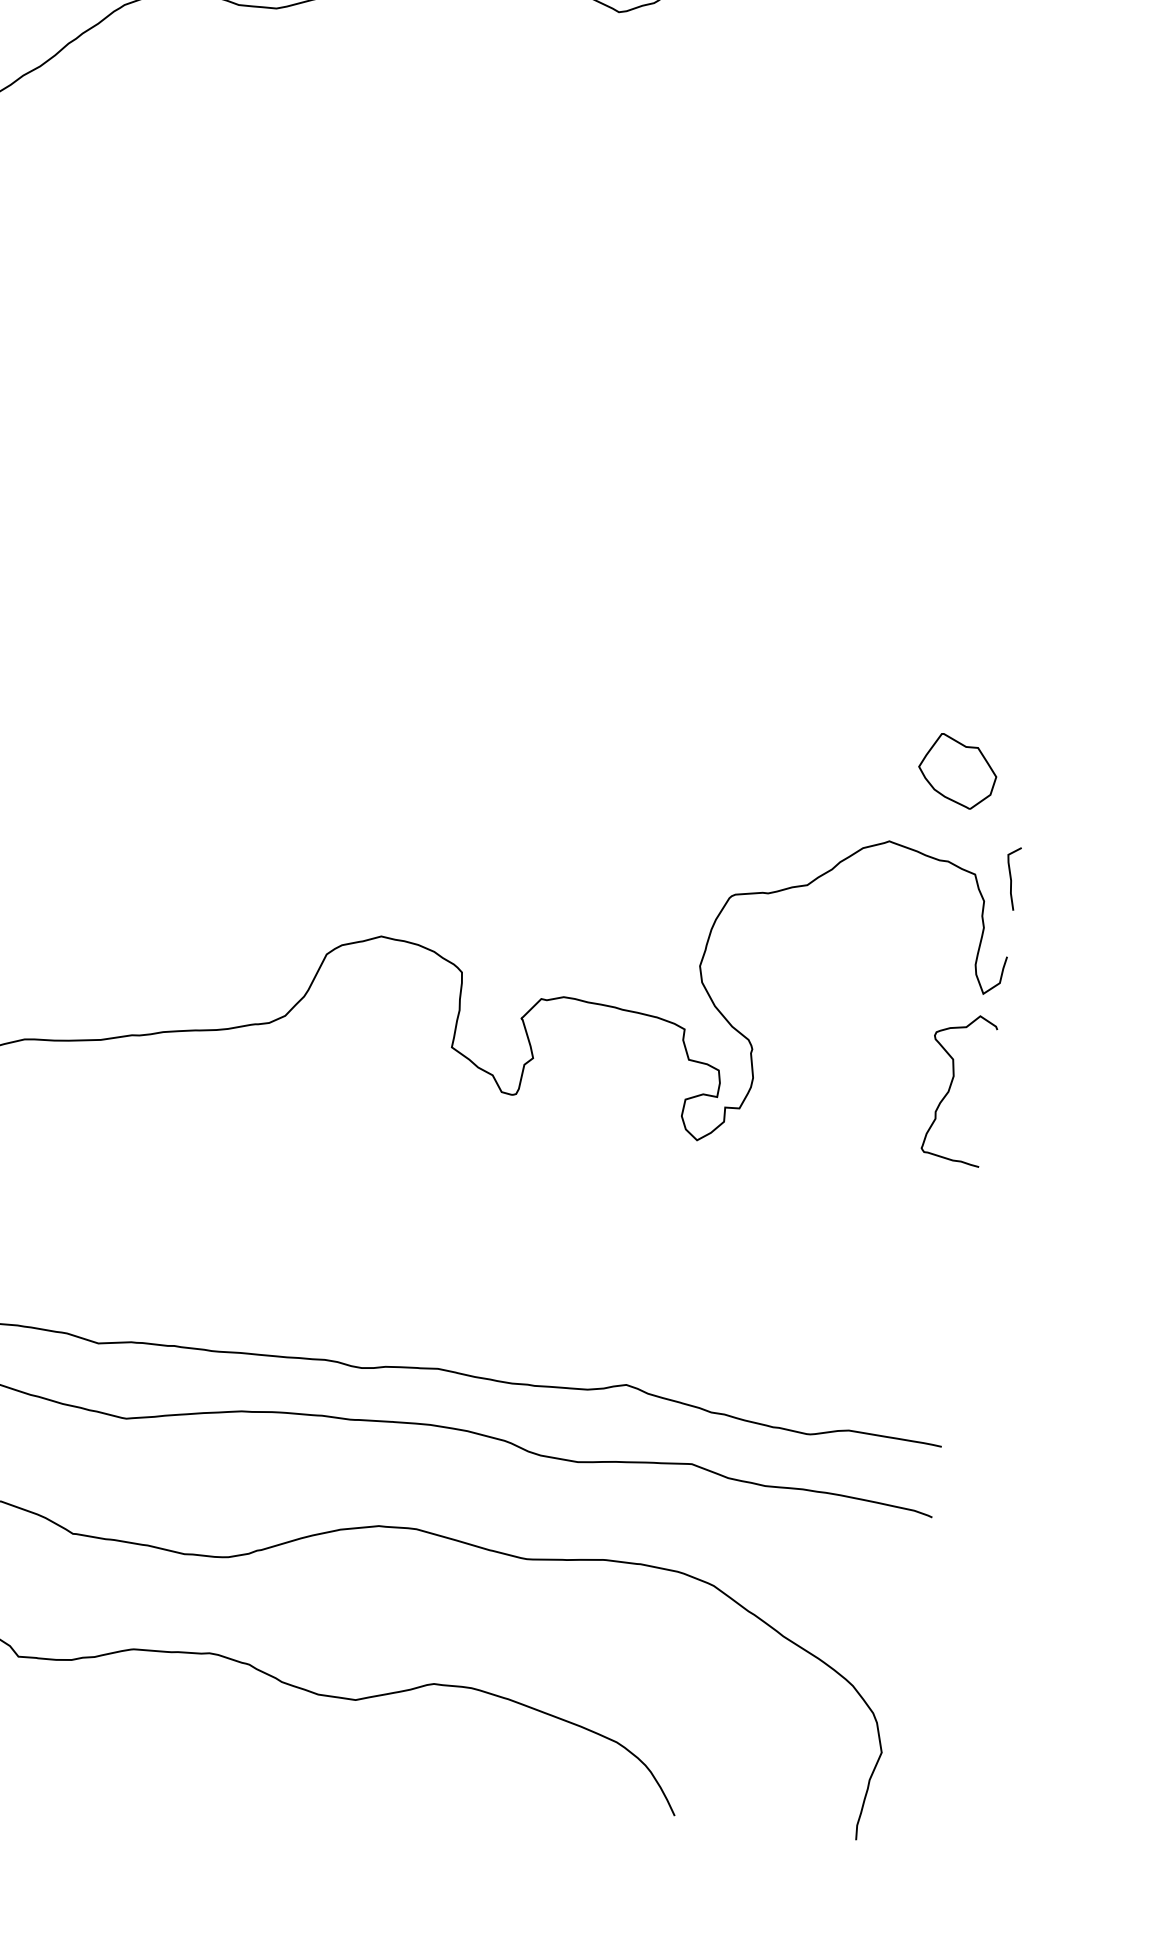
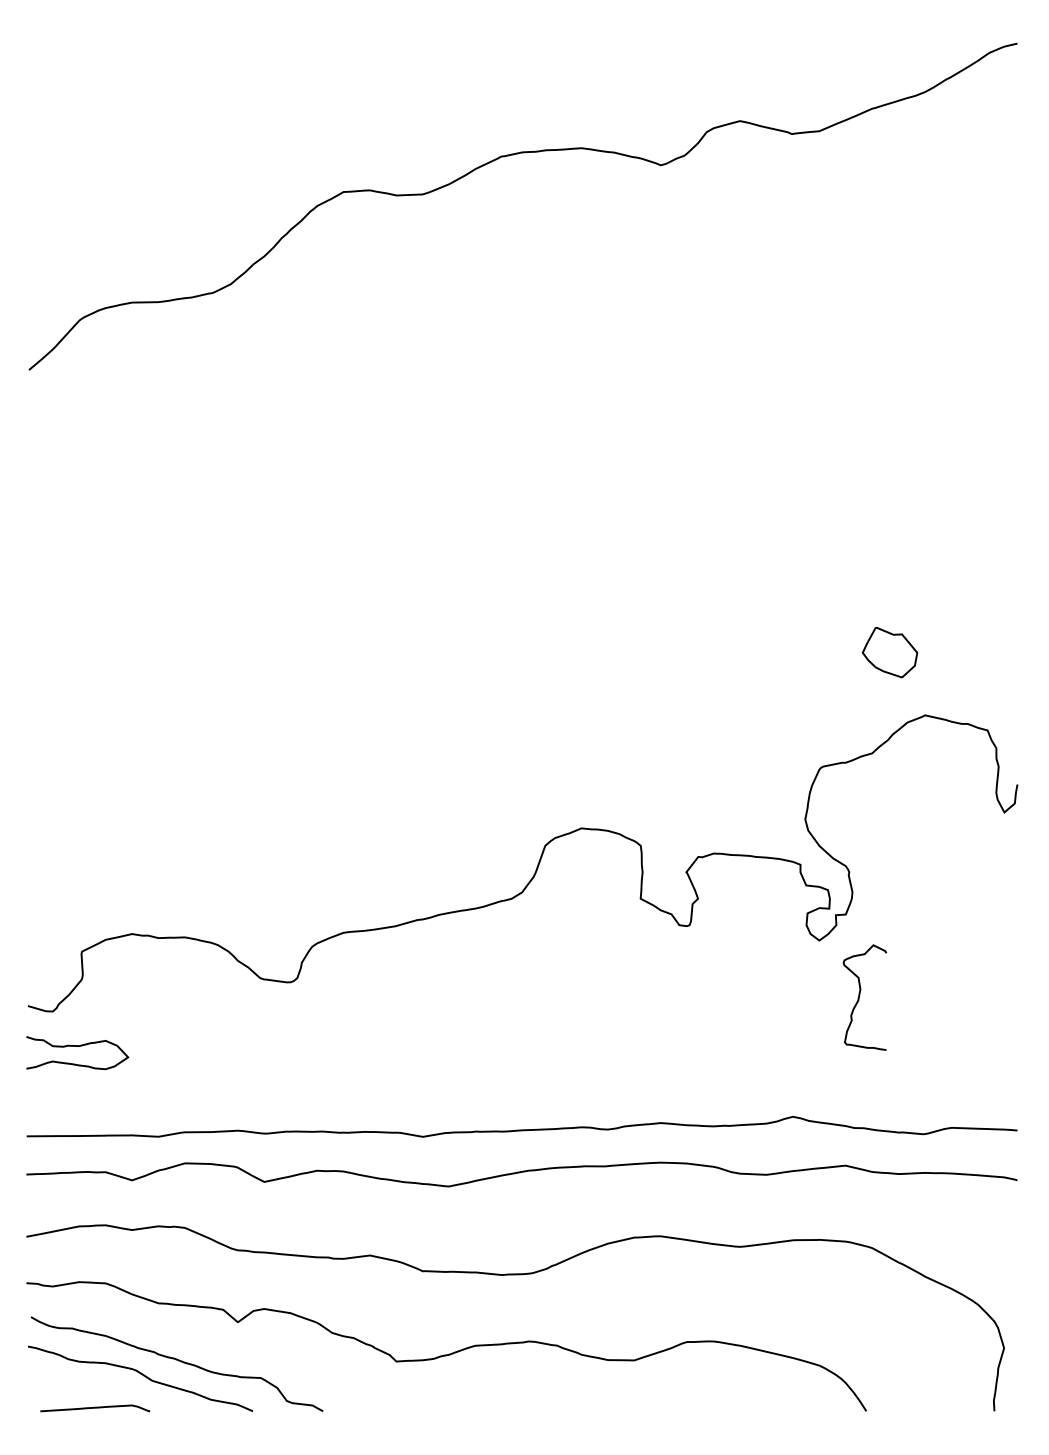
part: (958, 771) -> (890, 652), moved
curve: (1011, 878) -> (1013, 729), removed
curve: (952, 1084) -> (860, 995), moved

